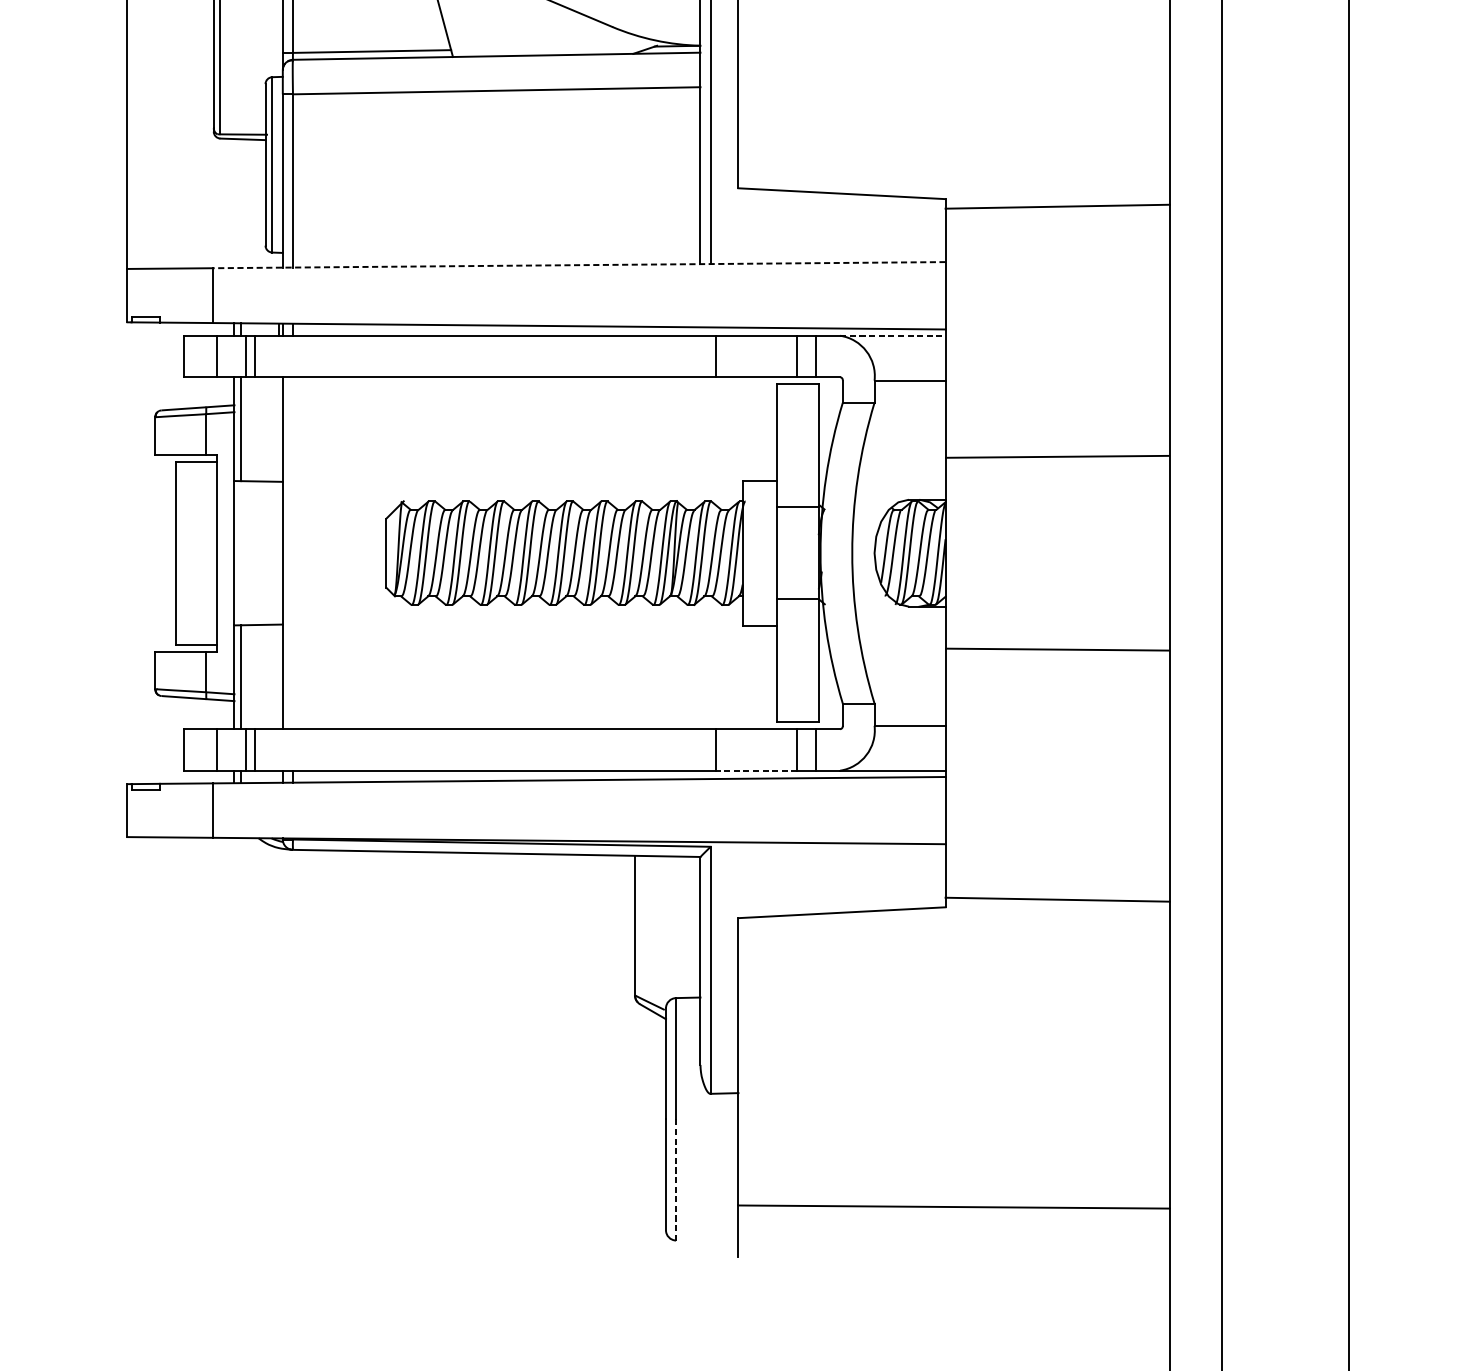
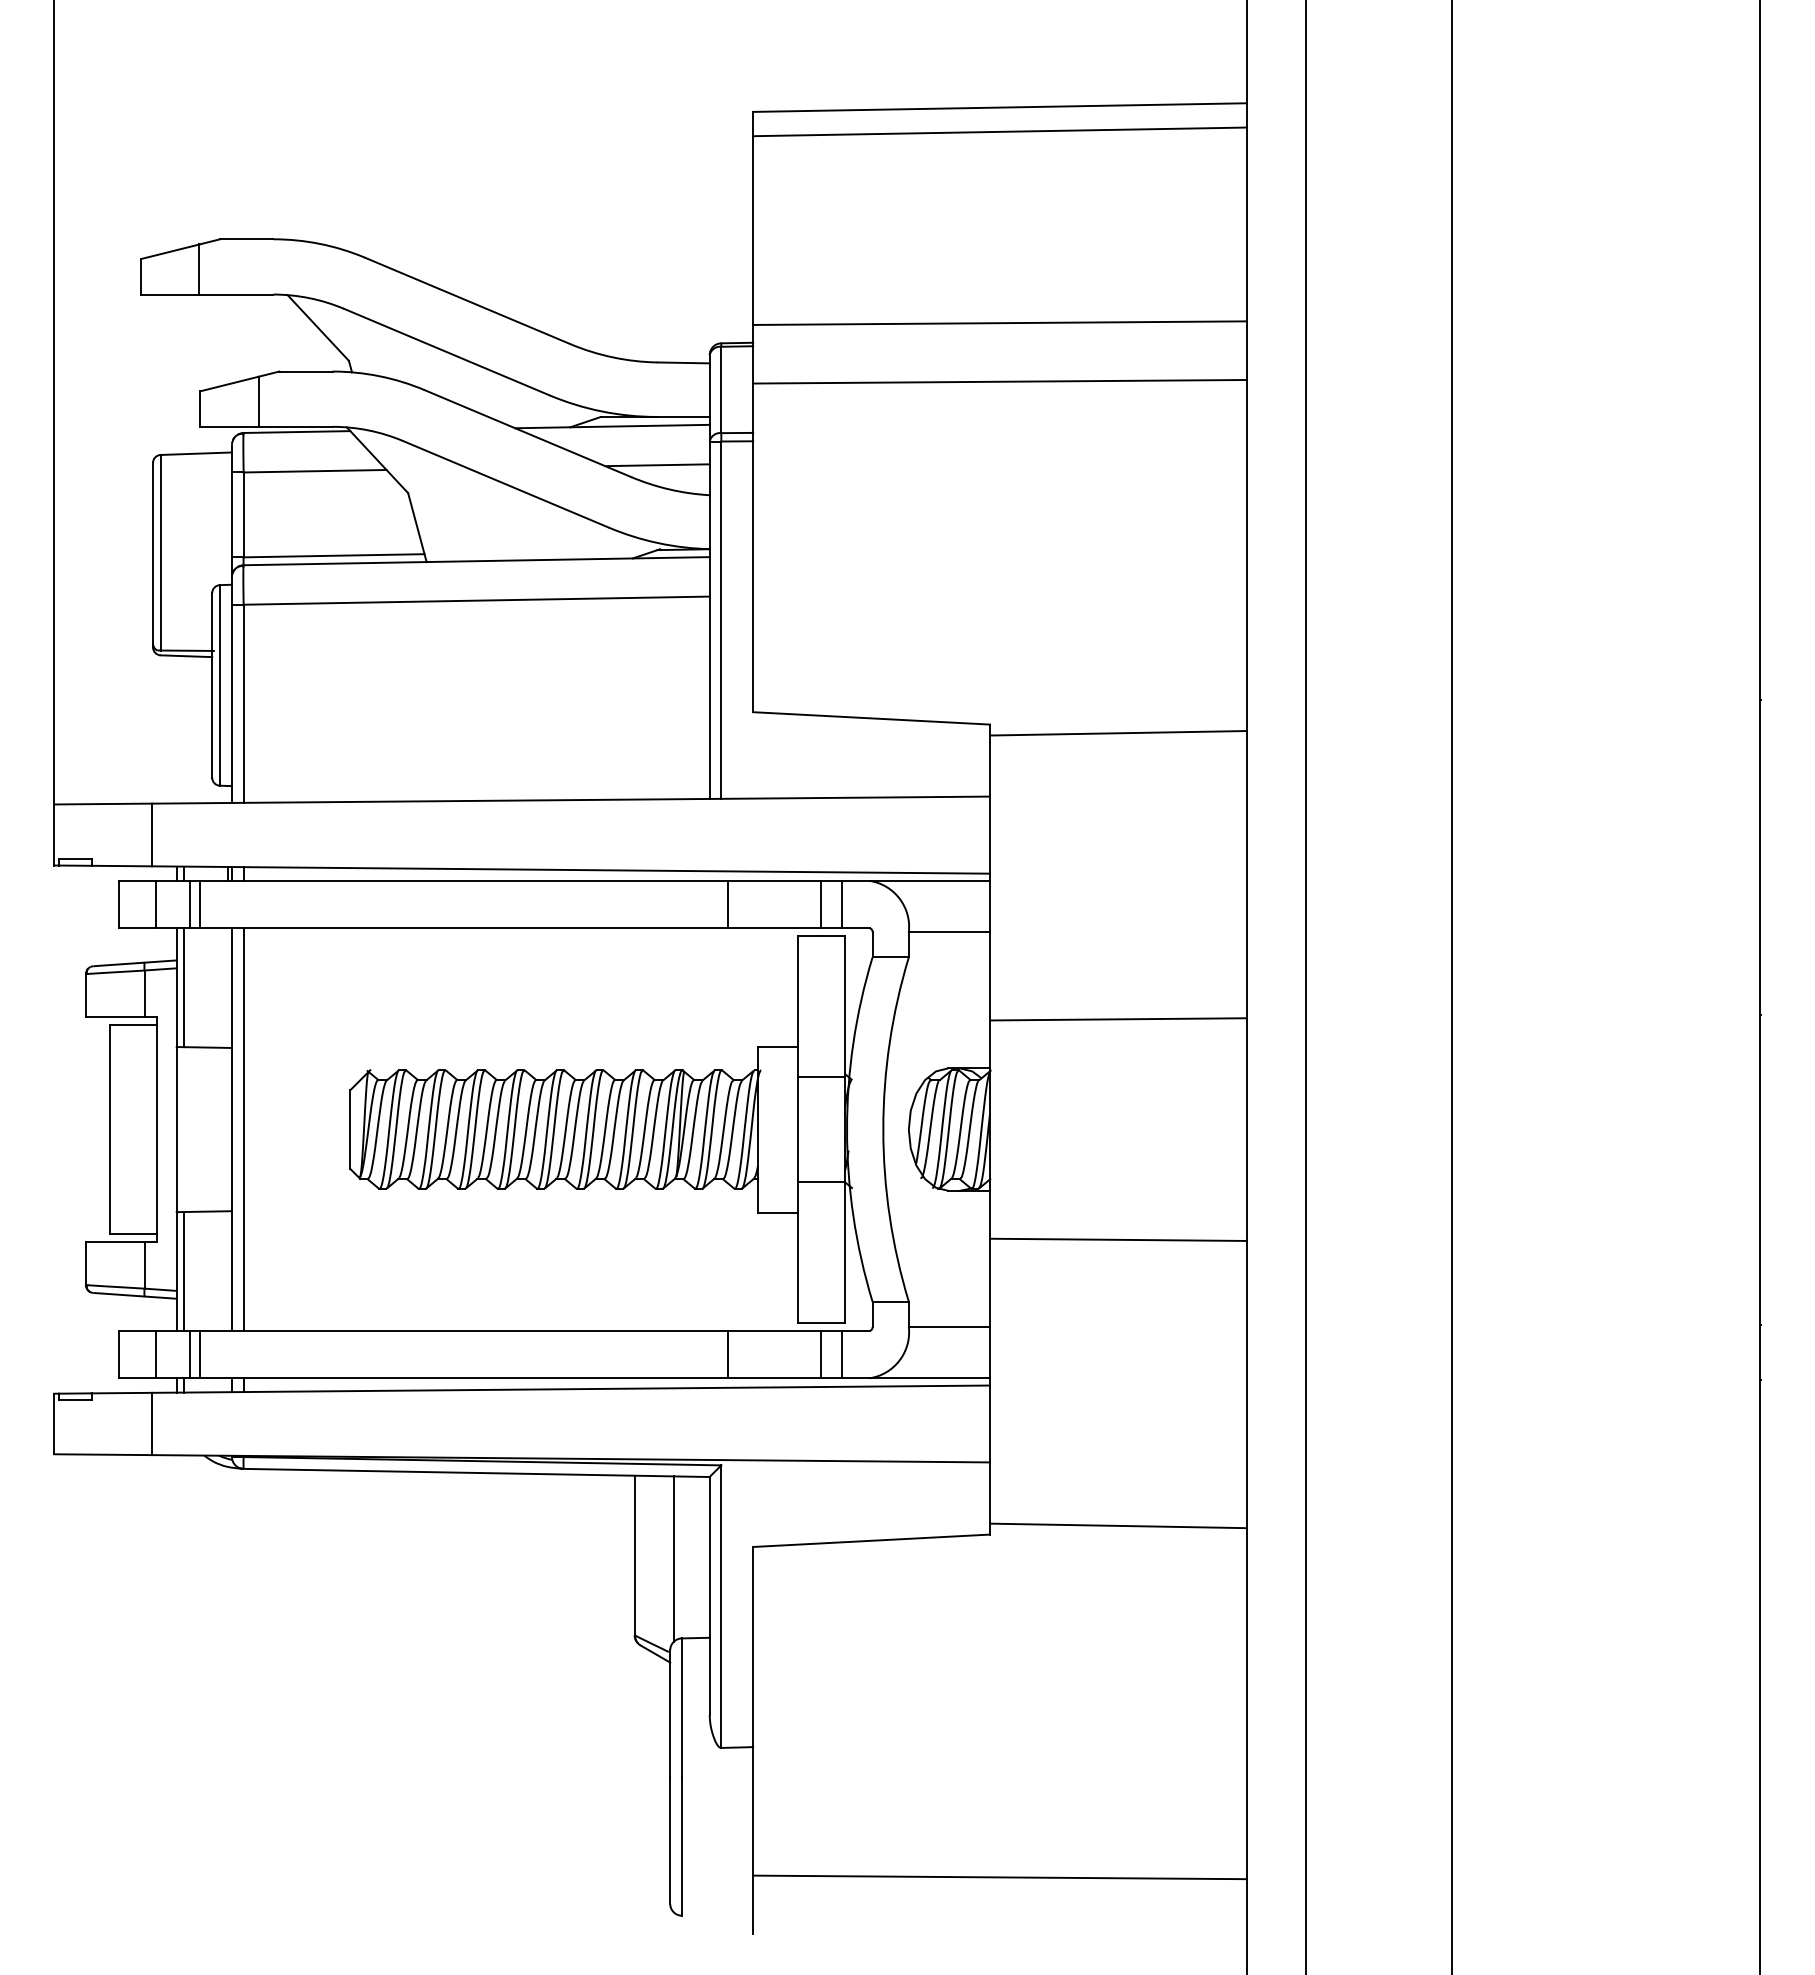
line: (579, 265) -> (571, 800), dashed -> solid
line: (893, 335) -> (930, 880), dashed -> solid
line: (292, 553) -> (243, 1129), added
line: (757, 770) -> (774, 1378), dashed -> solid
line: (669, 928) -> (674, 1558), added
line: (675, 1180) -> (681, 1846), dashed -> solid

